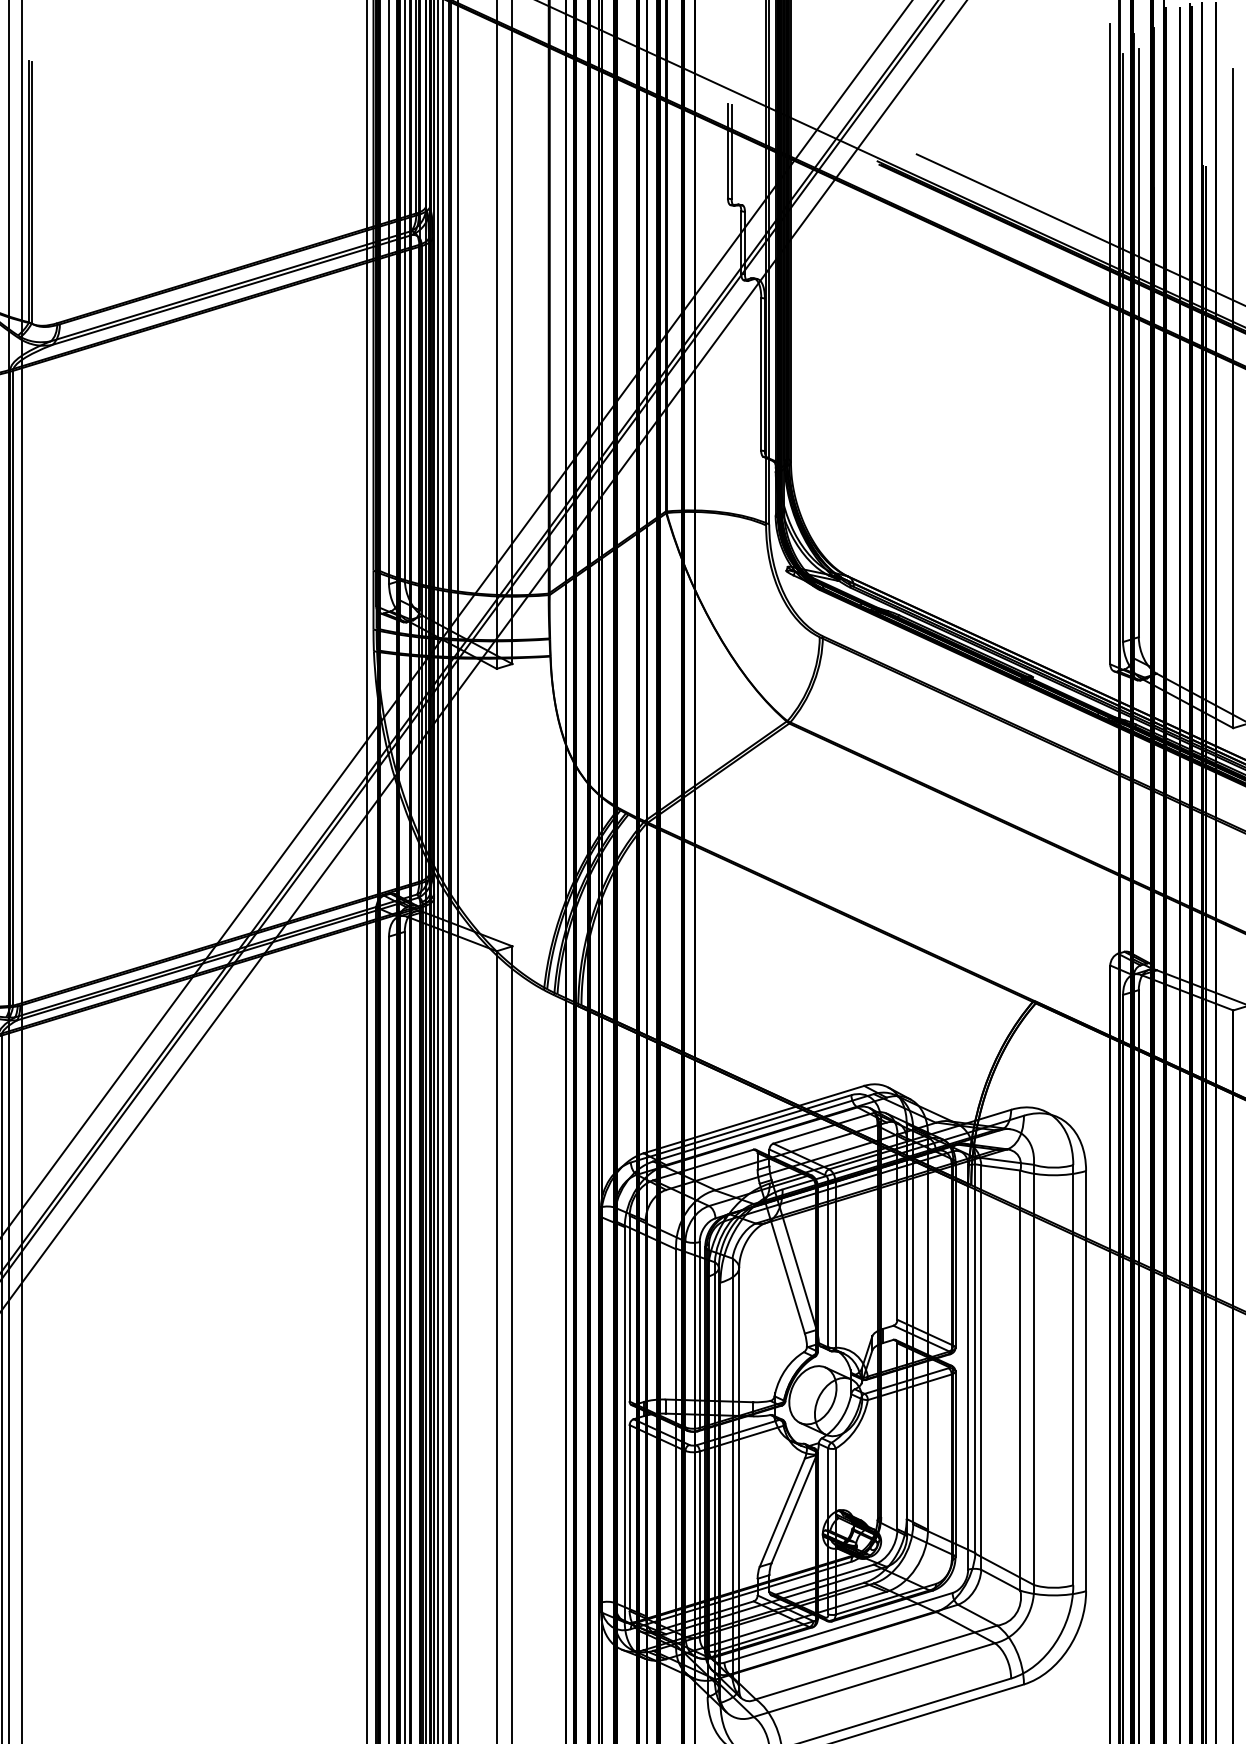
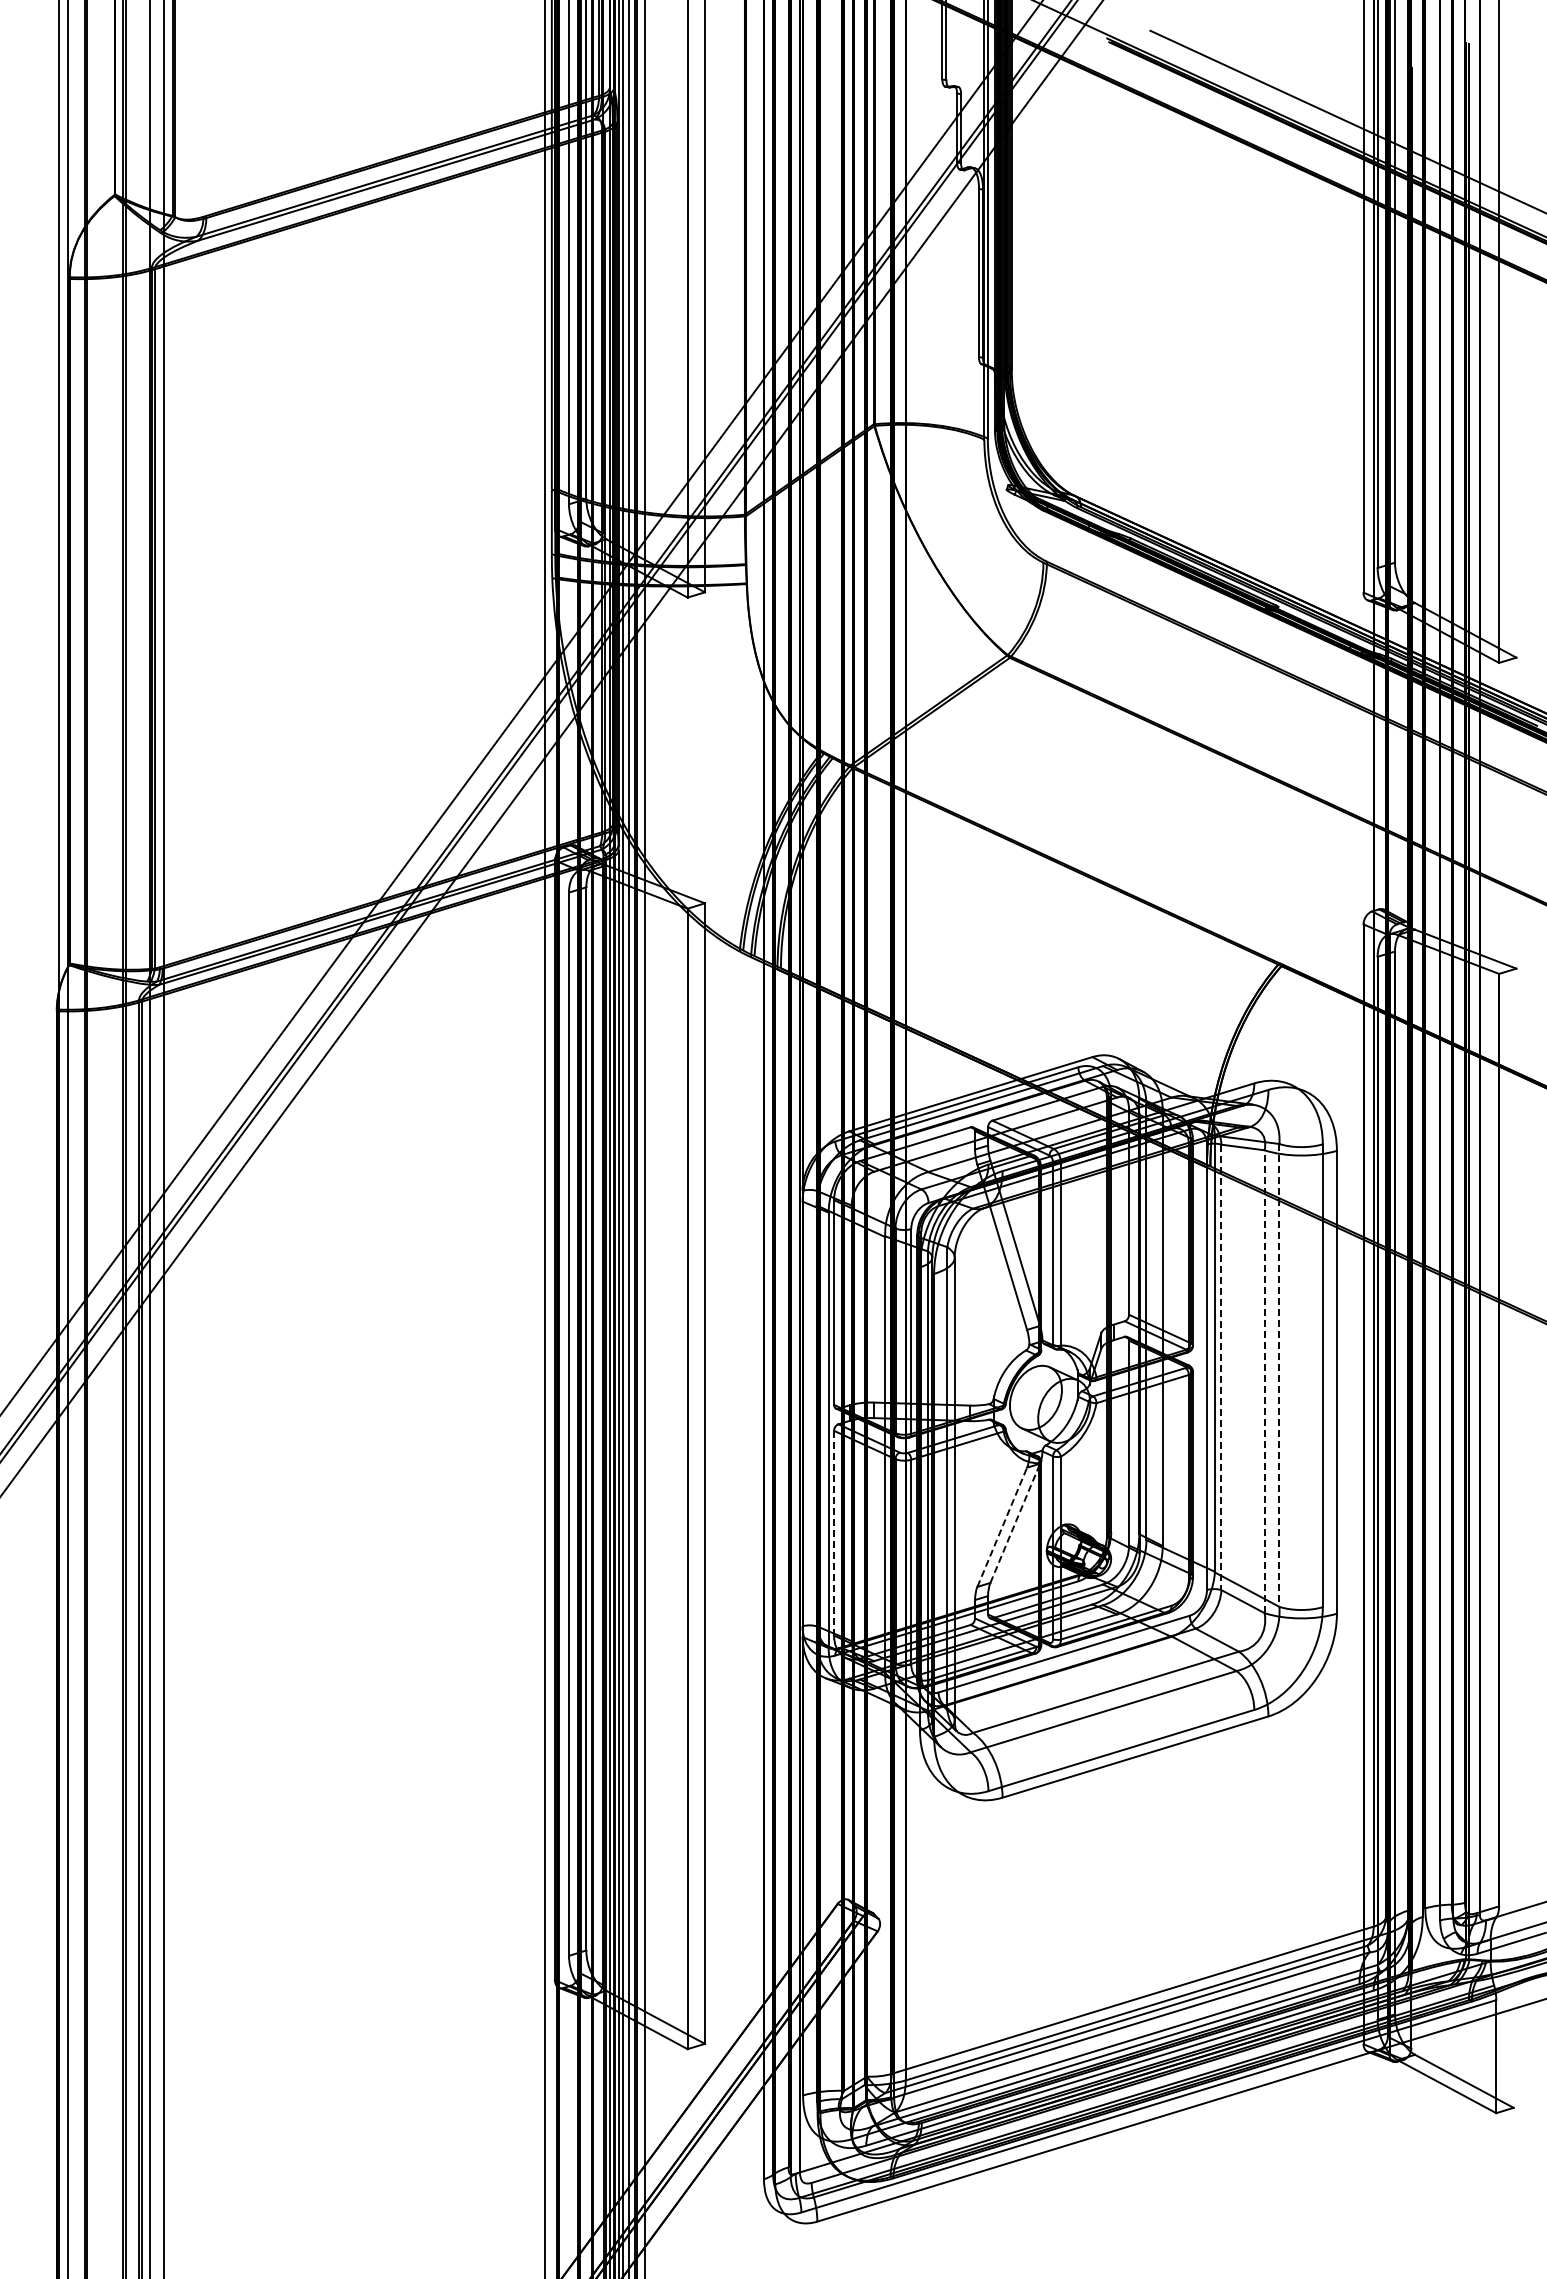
line: (981, 1367) -> (1221, 1367), solid -> dashed
line: (1033, 1374) -> (1279, 1375), solid -> dashed
line: (1020, 1380) -> (1264, 1381), solid -> dashed
line: (794, 1509) -> (1015, 1523), solid -> dashed
line: (782, 1512) -> (1002, 1527), solid -> dashed
line: (630, 1518) -> (834, 1533), solid -> dashed

